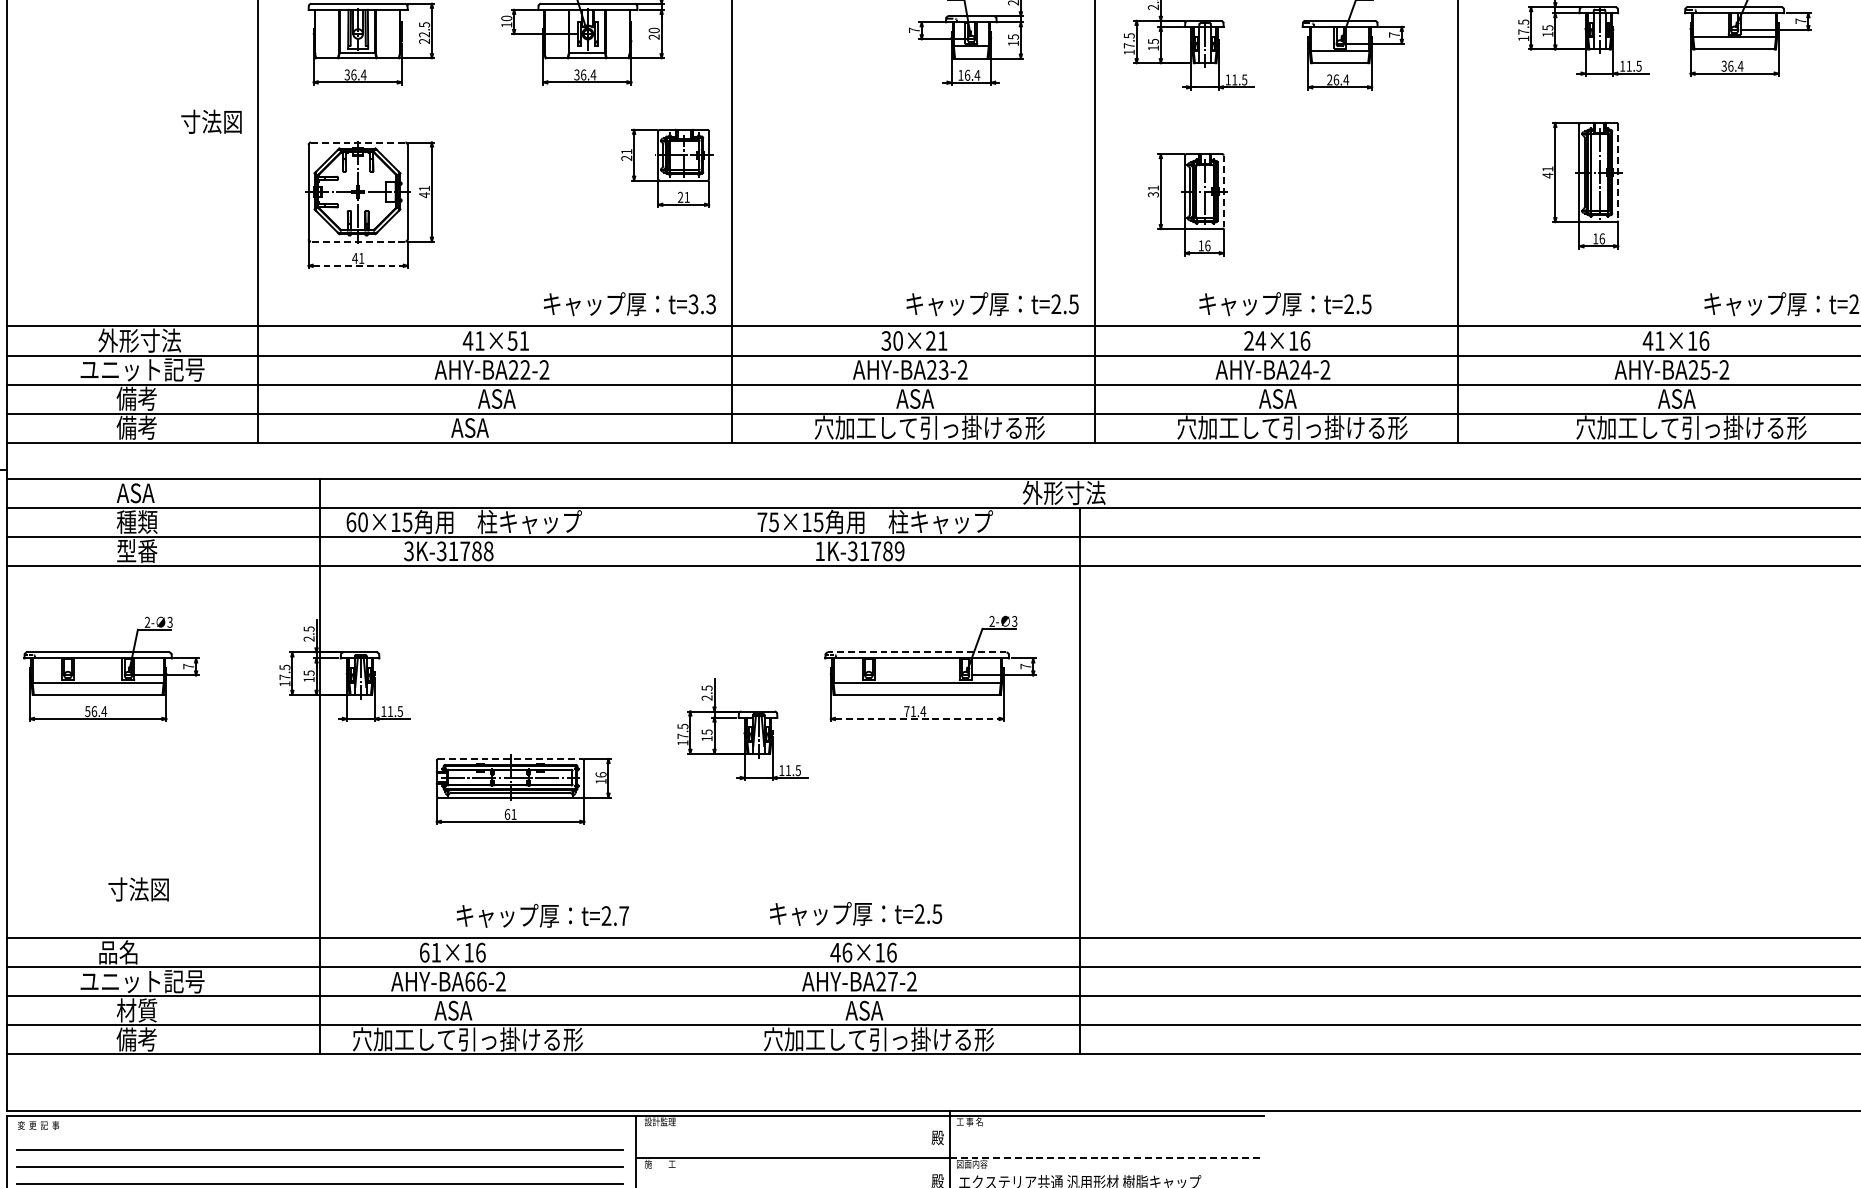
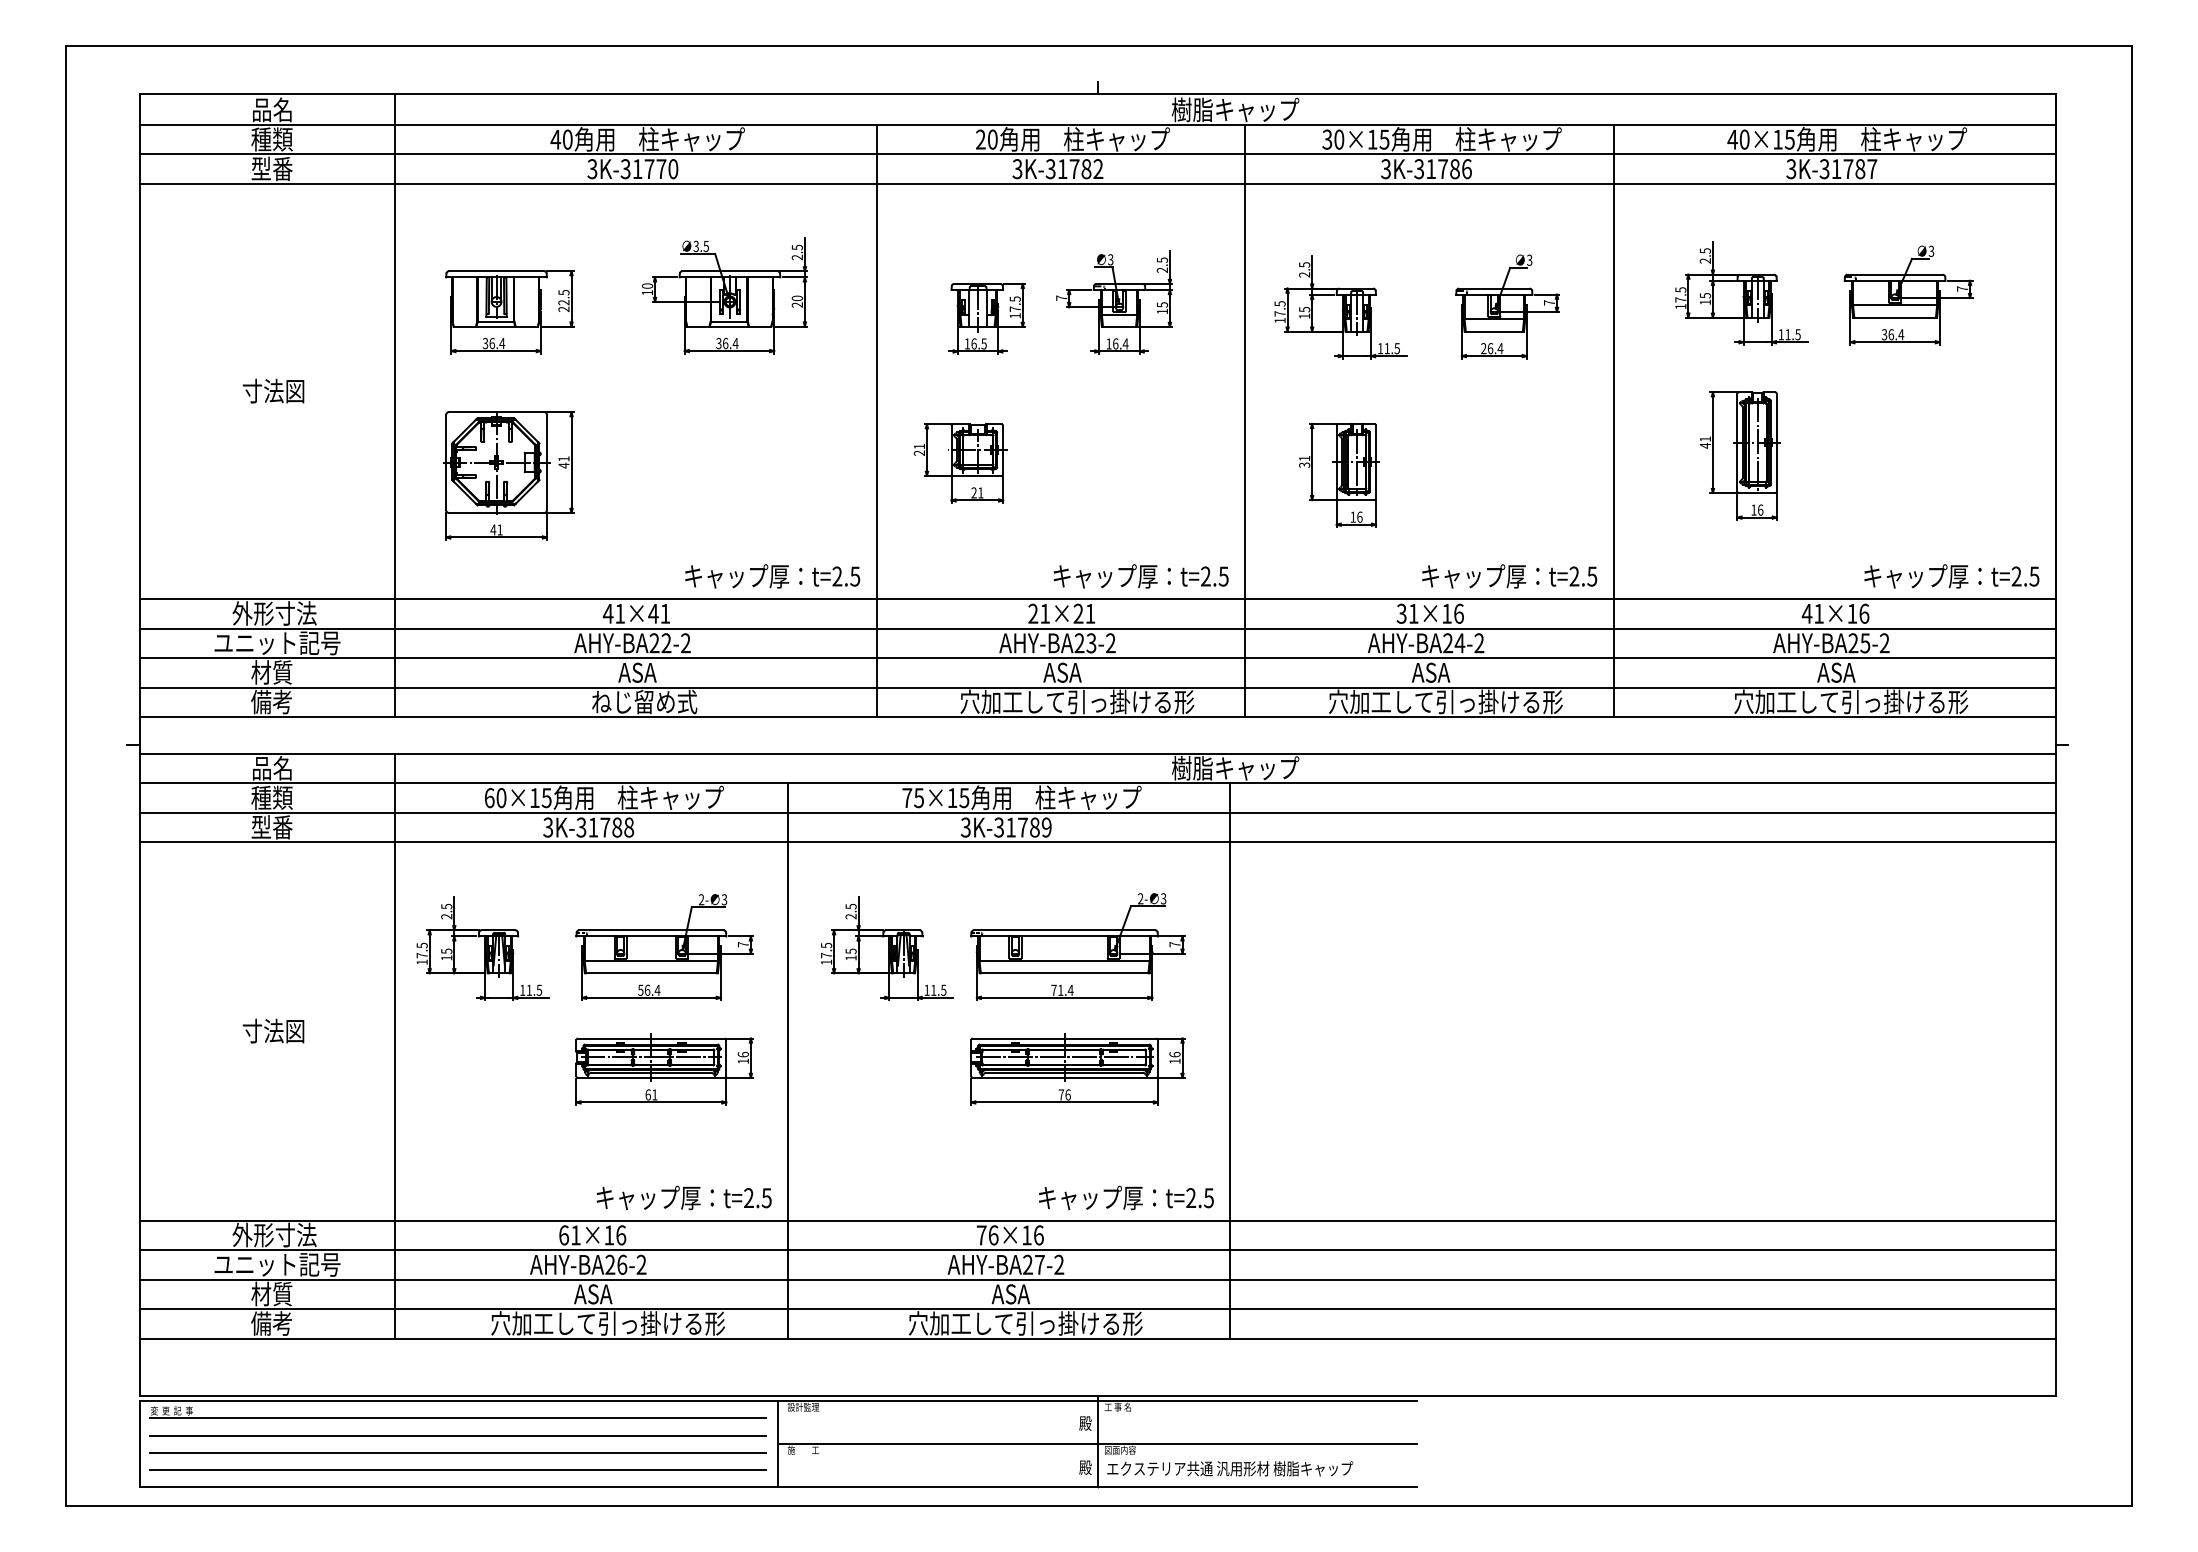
part: (840, 50) -> (986, 318), added
text: (211, 121) -> (273, 390), moved
line: (358, 142) -> (496, 412), dashed -> solid
part: (667, 168) -> (960, 463), moved
line: (1617, 172) -> (1776, 442), dashed -> solid
line: (1224, 192) -> (1376, 462), dashed -> solid
line: (358, 241) -> (496, 512), dashed -> solid
line: (359, 265) -> (497, 537), dashed -> solid
text: (702, 304) -> (846, 576), t=3.3 -> t=2.5
text: (1285, 304) -> (1509, 576), moved
text: (512, 340) -> (653, 613), 41×51 -> 41×41
text: (892, 340) -> (1039, 613), 30×21 -> 21×21
text: (1254, 340) -> (1407, 613), 24×16 -> 31×16
text: (136, 398) -> (271, 672), 備考 -> 材質
text: (503, 427) -> (644, 701), ASA -> ねじ留め式
text: (136, 493) -> (271, 768), ASA -> 品名
text: (1085, 493) -> (1235, 768), 外形寸法 -> 樹脂キャップ
text: (819, 551) -> (965, 827), 1K-31789 -> 3K-31789
line: (917, 652) -> (1064, 930), dashed -> solid
part: (111, 669) -> (664, 947), moved
line: (917, 718) -> (1064, 997), dashed -> solid
part: (742, 729) -> (887, 948), moved
line: (510, 758) -> (651, 1038), dashed -> solid
line: (320, 765) -> (395, 1045), moved
line: (645, 780) -> (788, 1060), added
part: (929, 789) -> (1077, 1069), added
text: (138, 888) -> (273, 1030), moved
text: (856, 913) -> (1126, 1197), moved
text: (623, 916) -> (766, 1198), t=2.7 -> t=2.5
text: (139, 951) -> (274, 1234), 品名 -> 外形寸法
text: (835, 952) -> (981, 1235), 46×16 -> 76×16
text: (470, 981) -> (610, 1264), AHY-BA66-2 -> AHY-BA26-2
line: (320, 1132) -> (458, 1418), added
line: (1107, 1158) -> (1257, 1444), dashed -> solid

